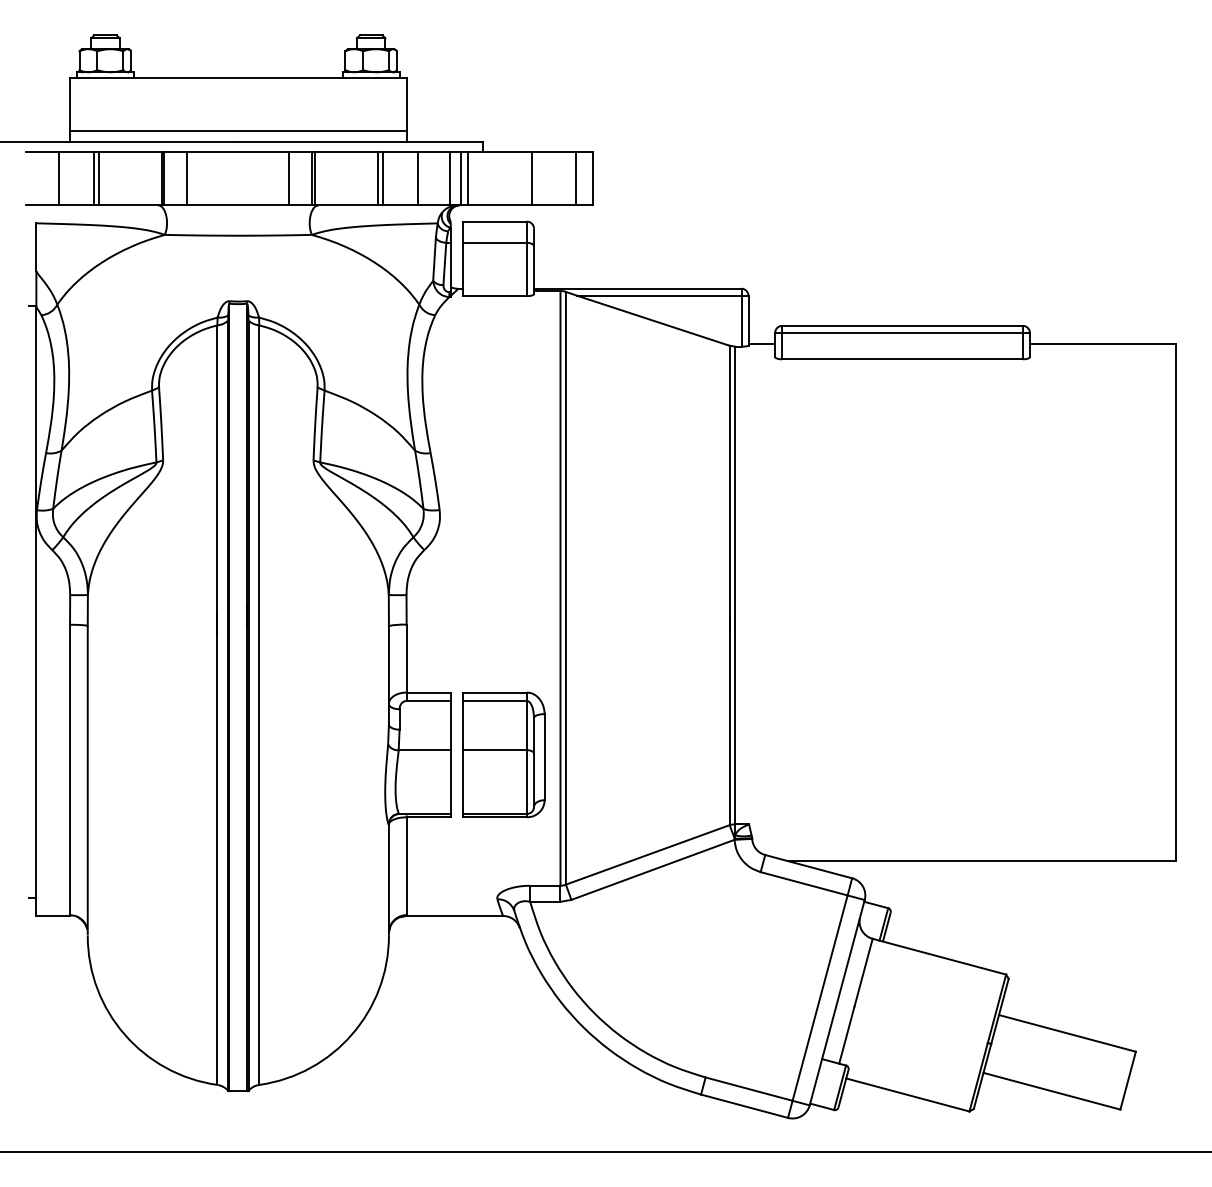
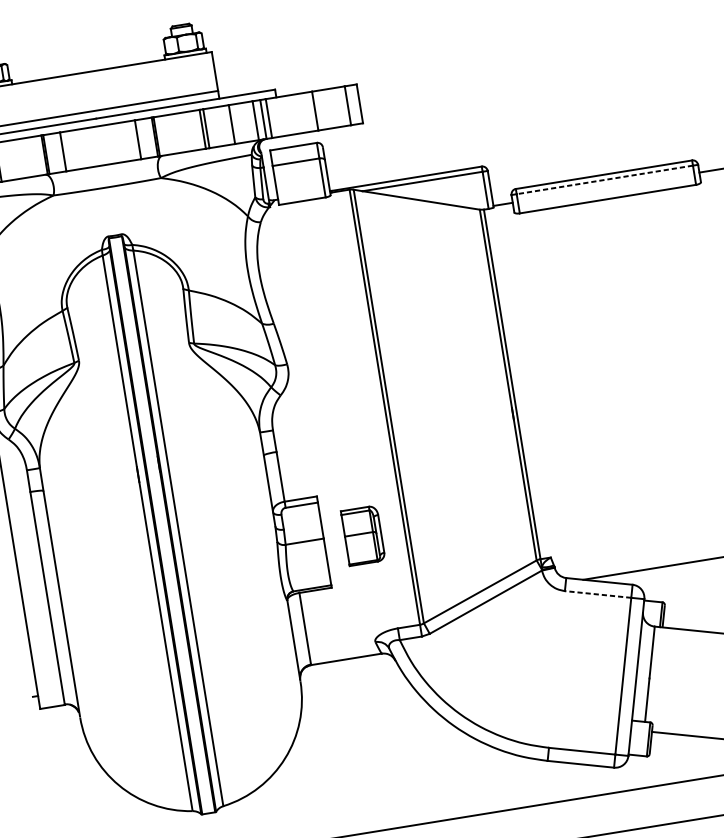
line: (902, 333) -> (604, 180), solid -> dashed
part: (503, 754) -> (362, 535), size x0.6
line: (803, 883) -> (597, 594), solid -> dashed

